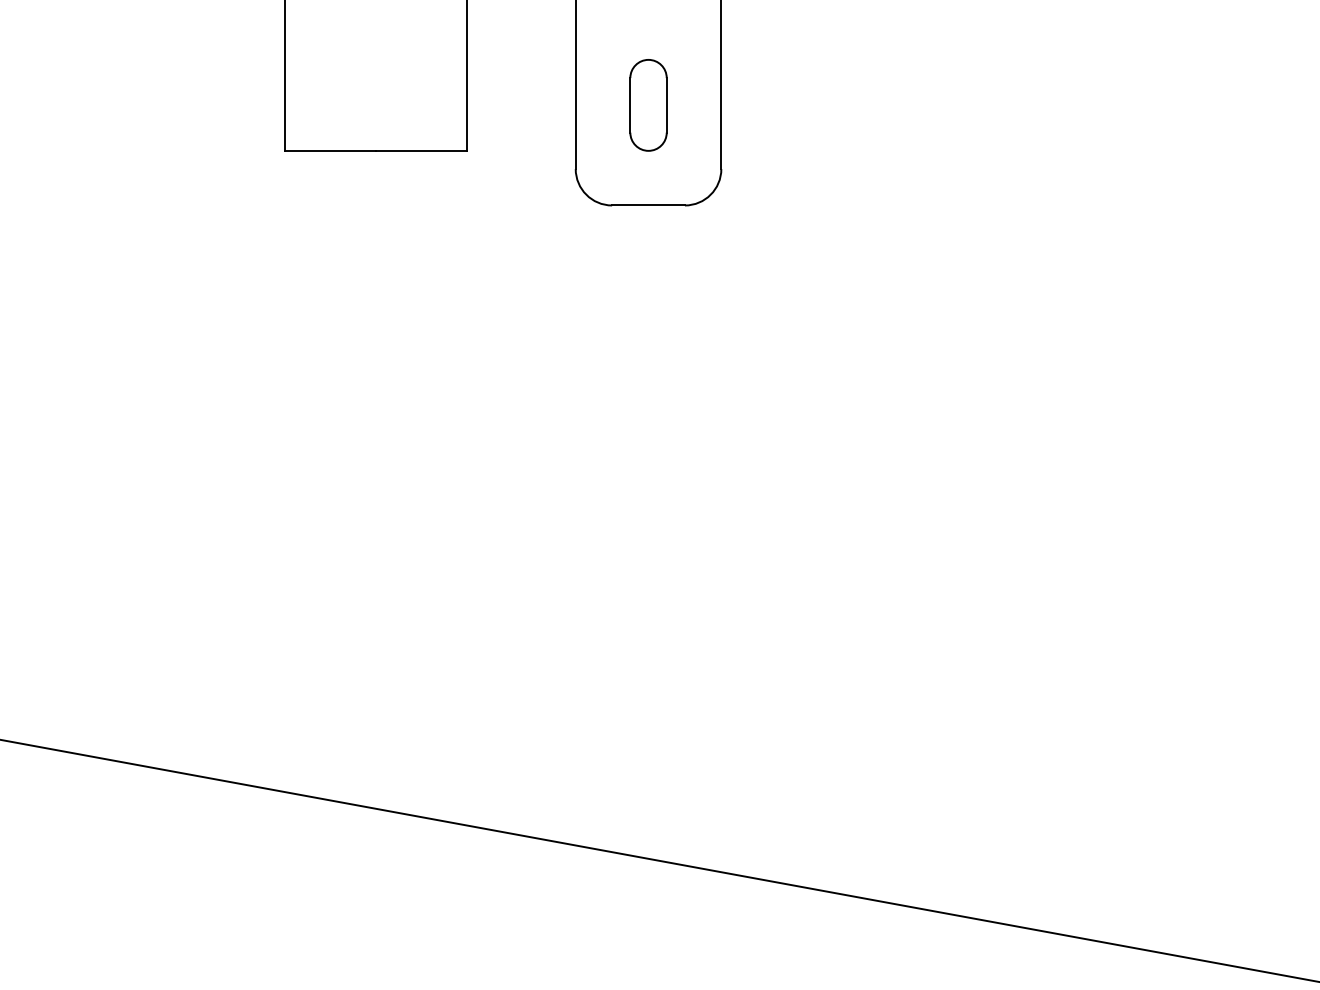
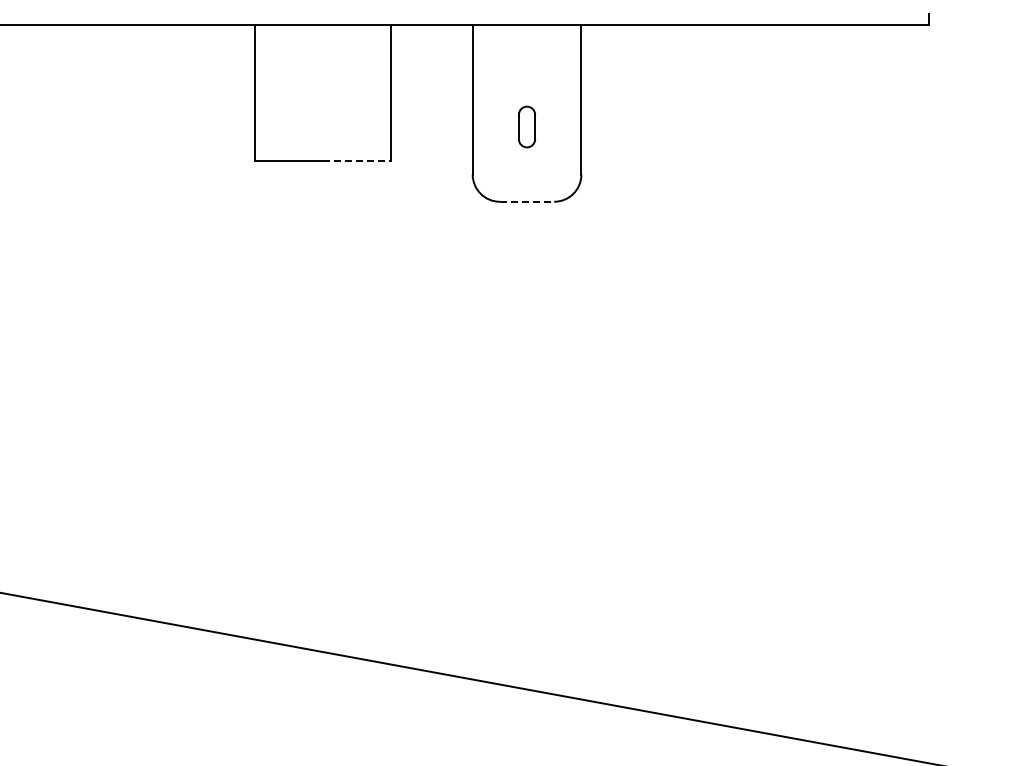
part: (647, 104) -> (526, 126), size x0.6
line: (421, 151) -> (357, 161), solid -> dashed
line: (649, 205) -> (527, 201), solid -> dashed

